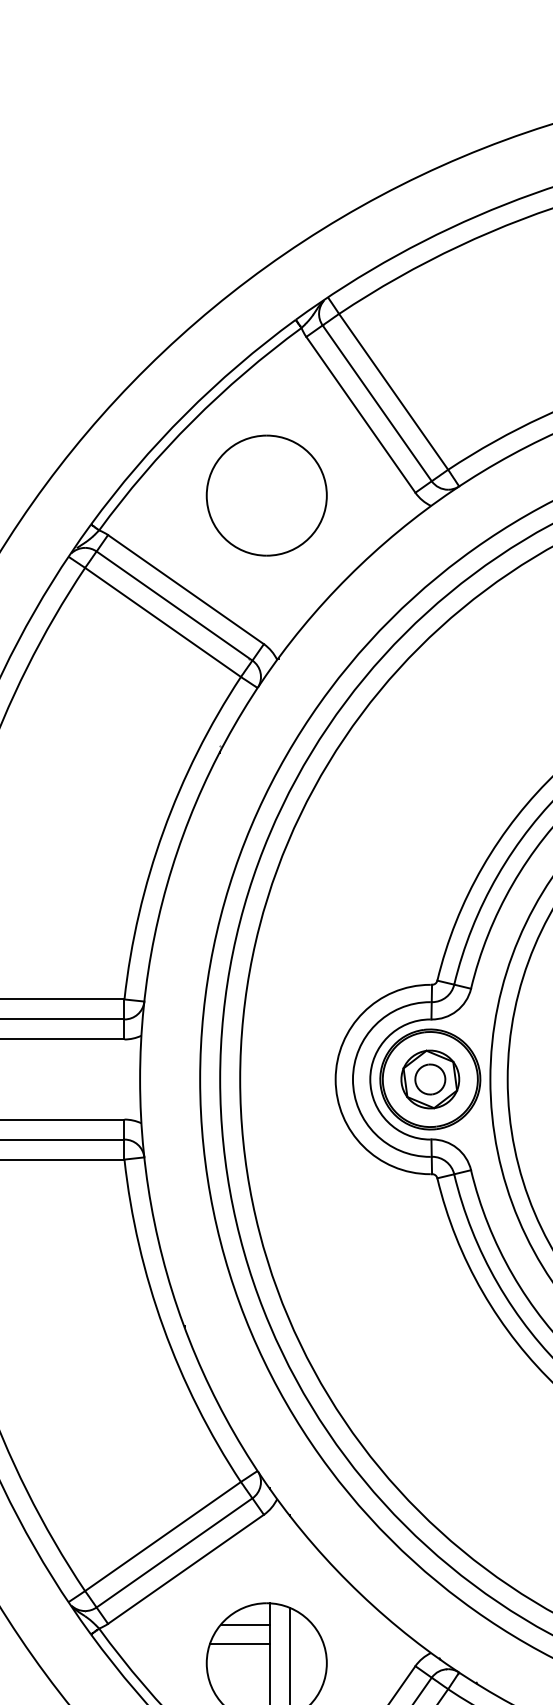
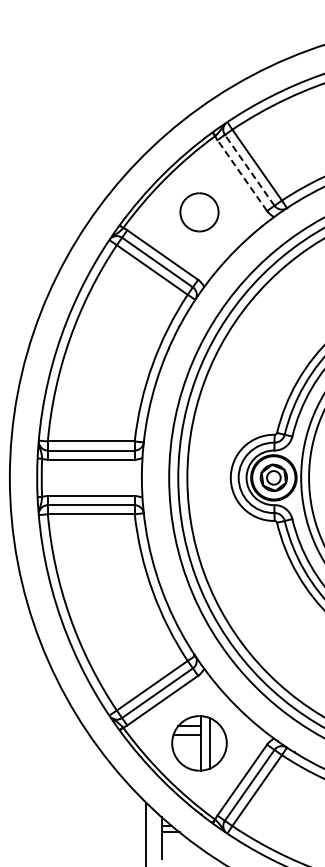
line: (376, 401) -> (249, 169), solid -> dashed
line: (359, 414) -> (241, 175), solid -> dashed
part: (266, 496) -> (199, 212), size x0.7

